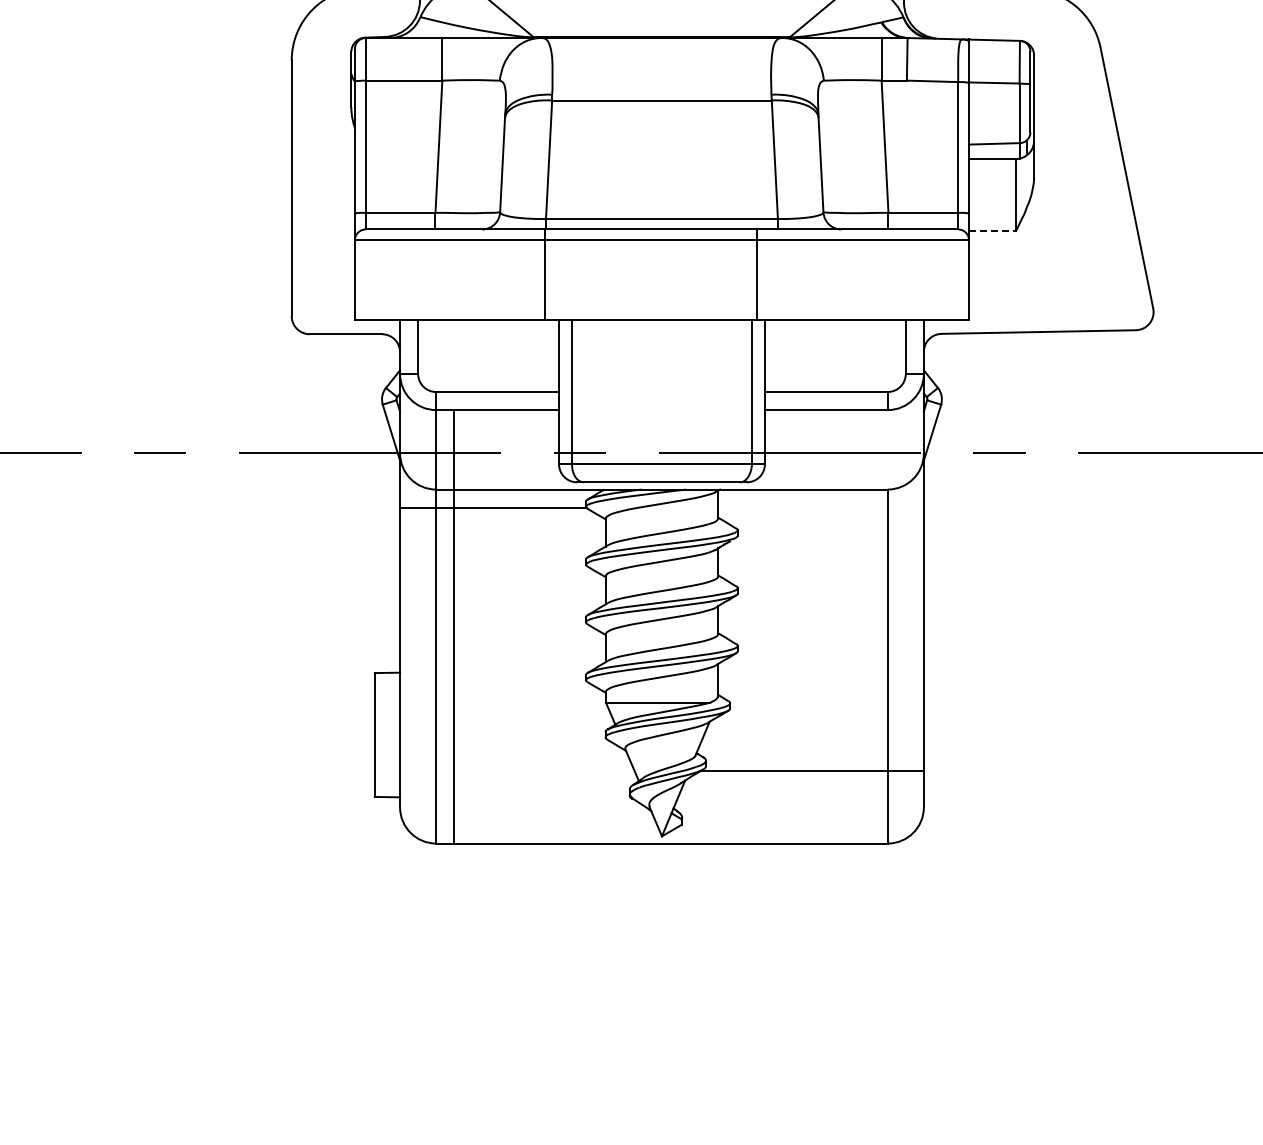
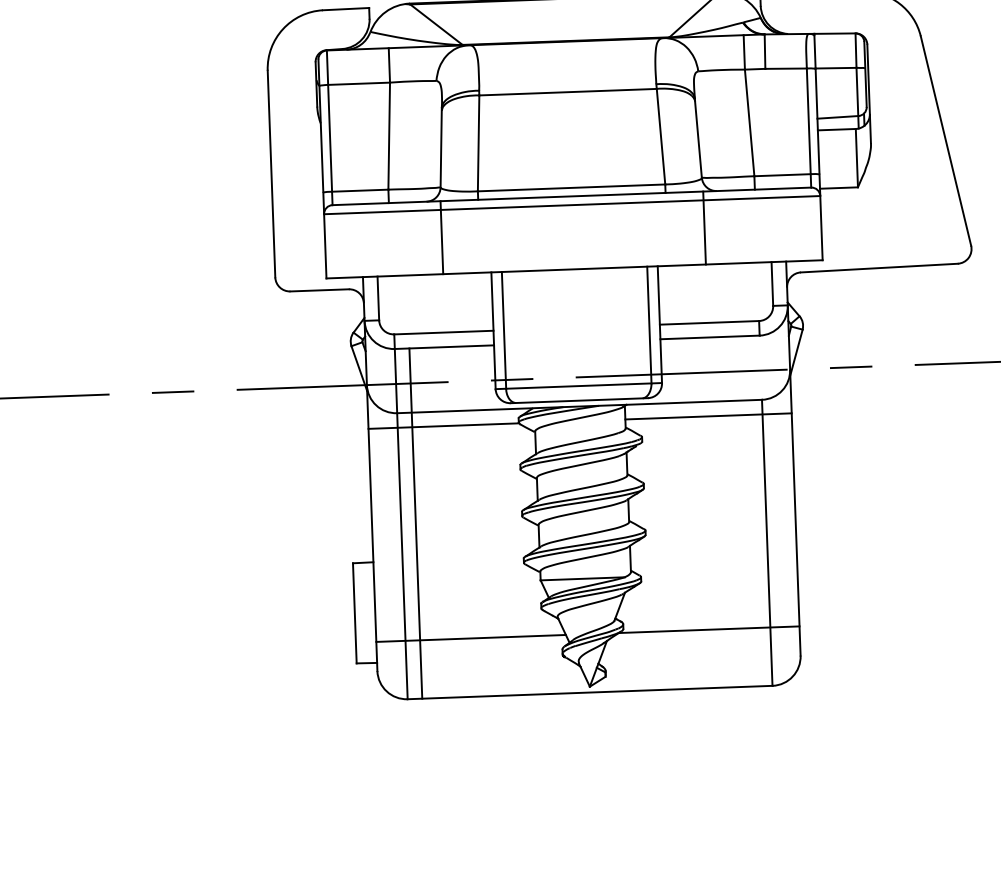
line: (993, 231) -> (839, 188), dashed -> solid
line: (545, 274) -> (441, 237), moved
line: (756, 274) -> (704, 227), moved
line: (820, 507) -> (708, 416), added
line: (517, 771) -> (471, 638), added

